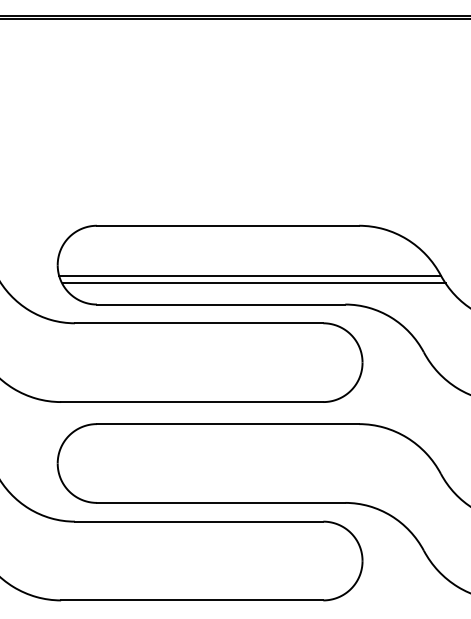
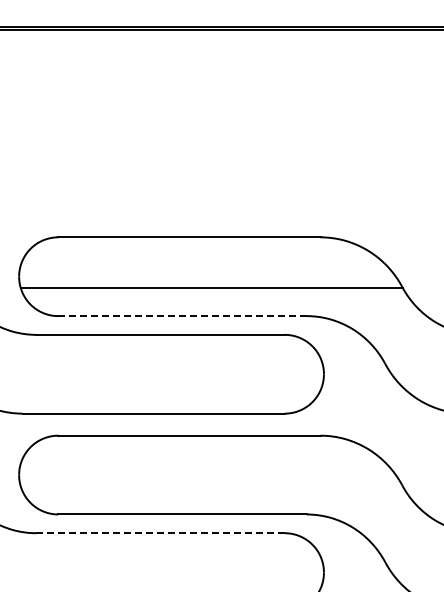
line: (253, 283) -> (214, 295), removed
line: (221, 304) -> (182, 316), solid -> dashed
line: (198, 521) -> (159, 533), solid -> dashed

